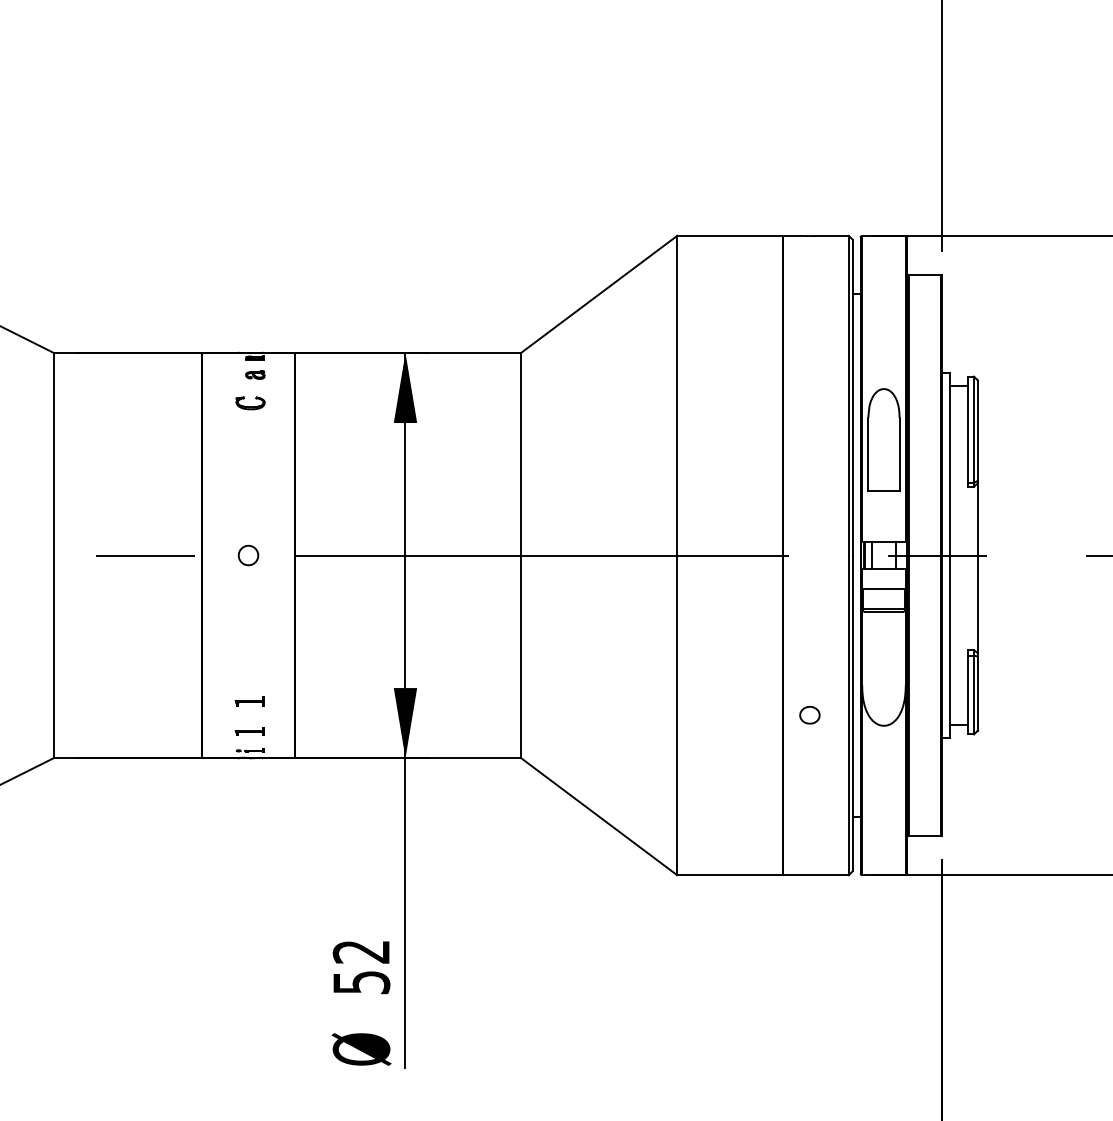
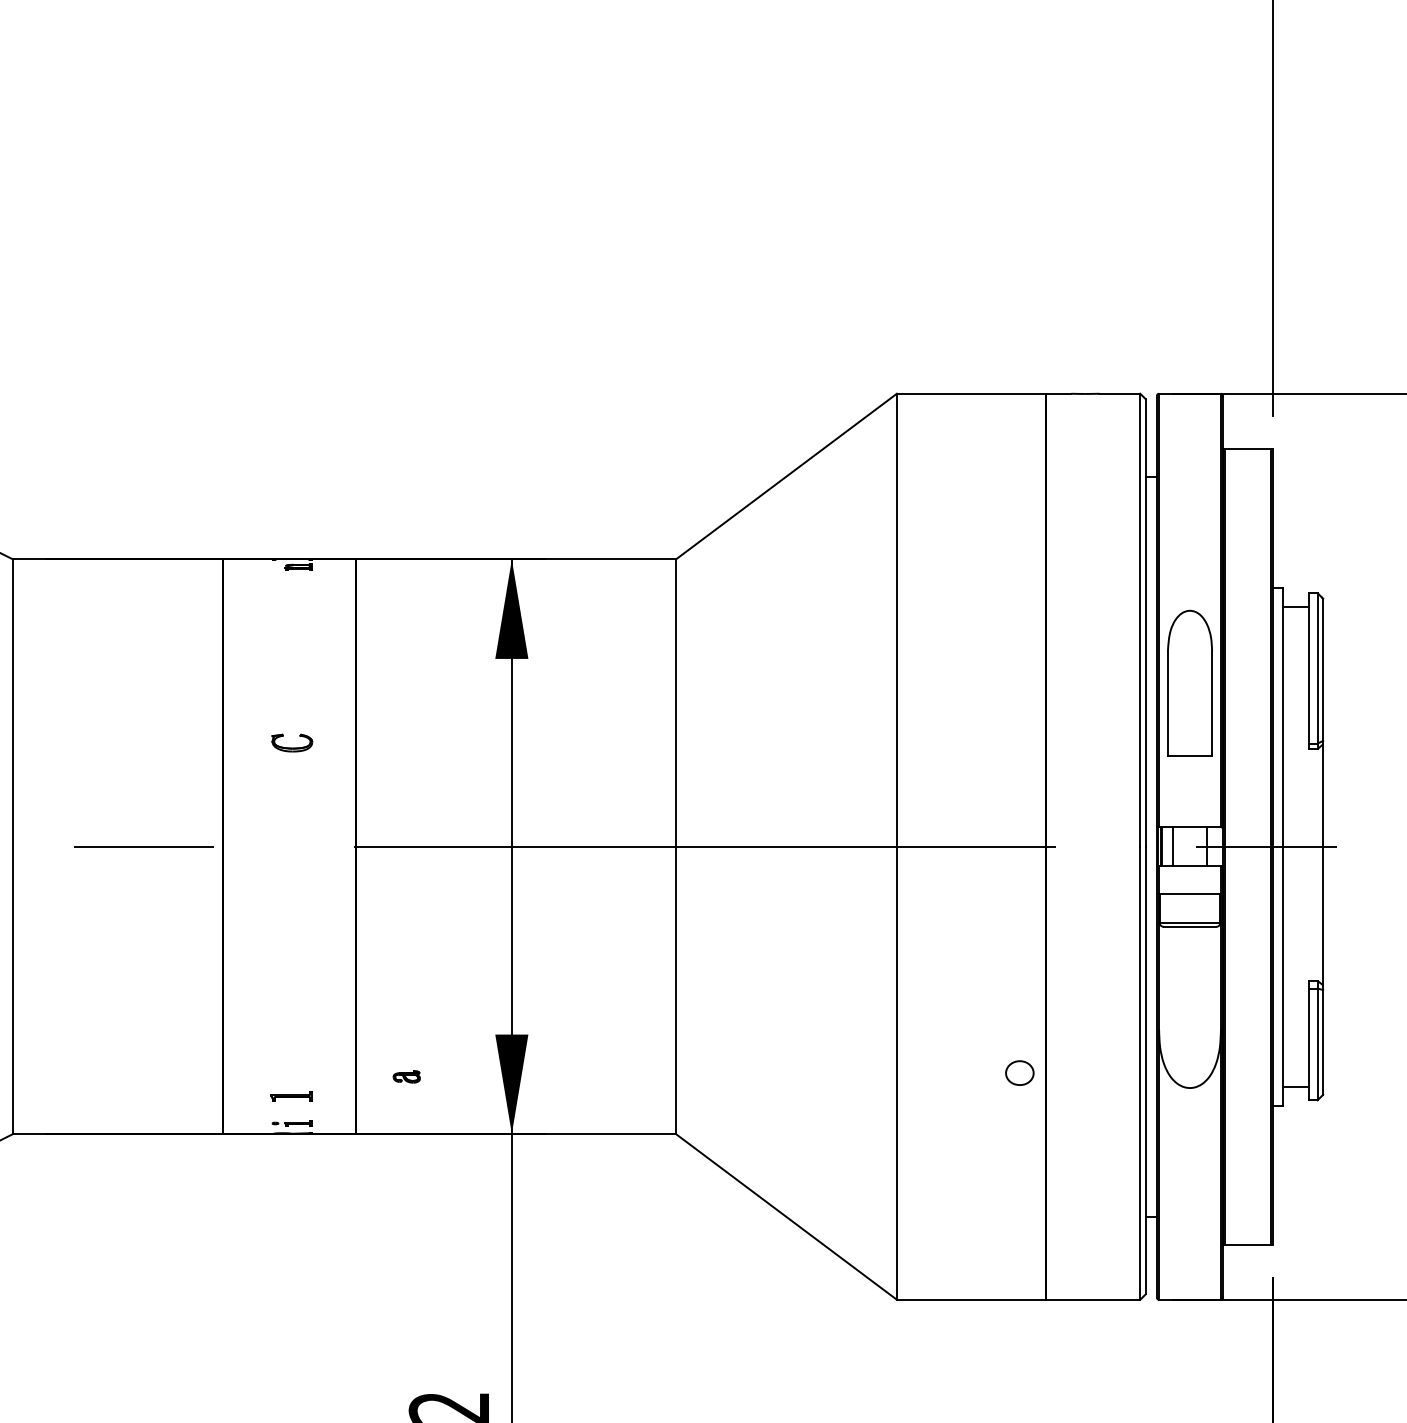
part: (255, 374) -> (406, 1076), moved
part: (250, 403) -> (292, 743), moved
part: (248, 555) -> (289, 846), removed
part: (249, 701) -> (290, 1053), removed
part: (809, 714) -> (1019, 1072), moved

